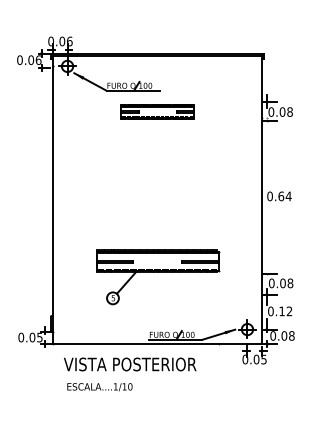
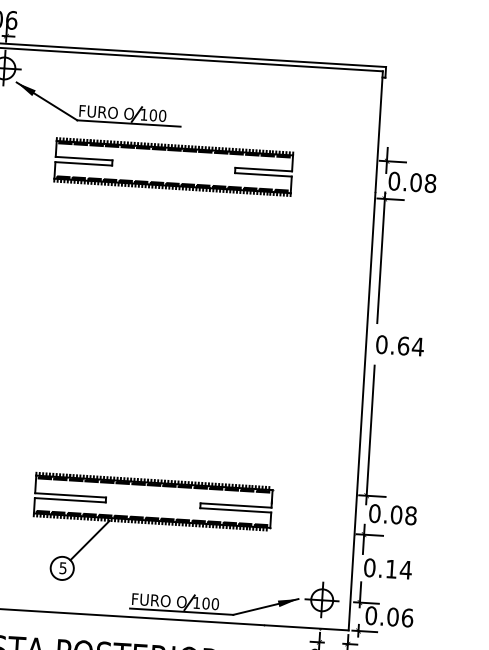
part: (157, 111) -> (173, 166), size x1.67
line: (267, 151) -> (382, 257), added
line: (267, 242) -> (371, 433), added
part: (158, 277) -> (153, 533), moved
text: (289, 311) -> (405, 570), 0.12 -> 0.14
text: (291, 335) -> (406, 617), 0.08 -> 0.06

